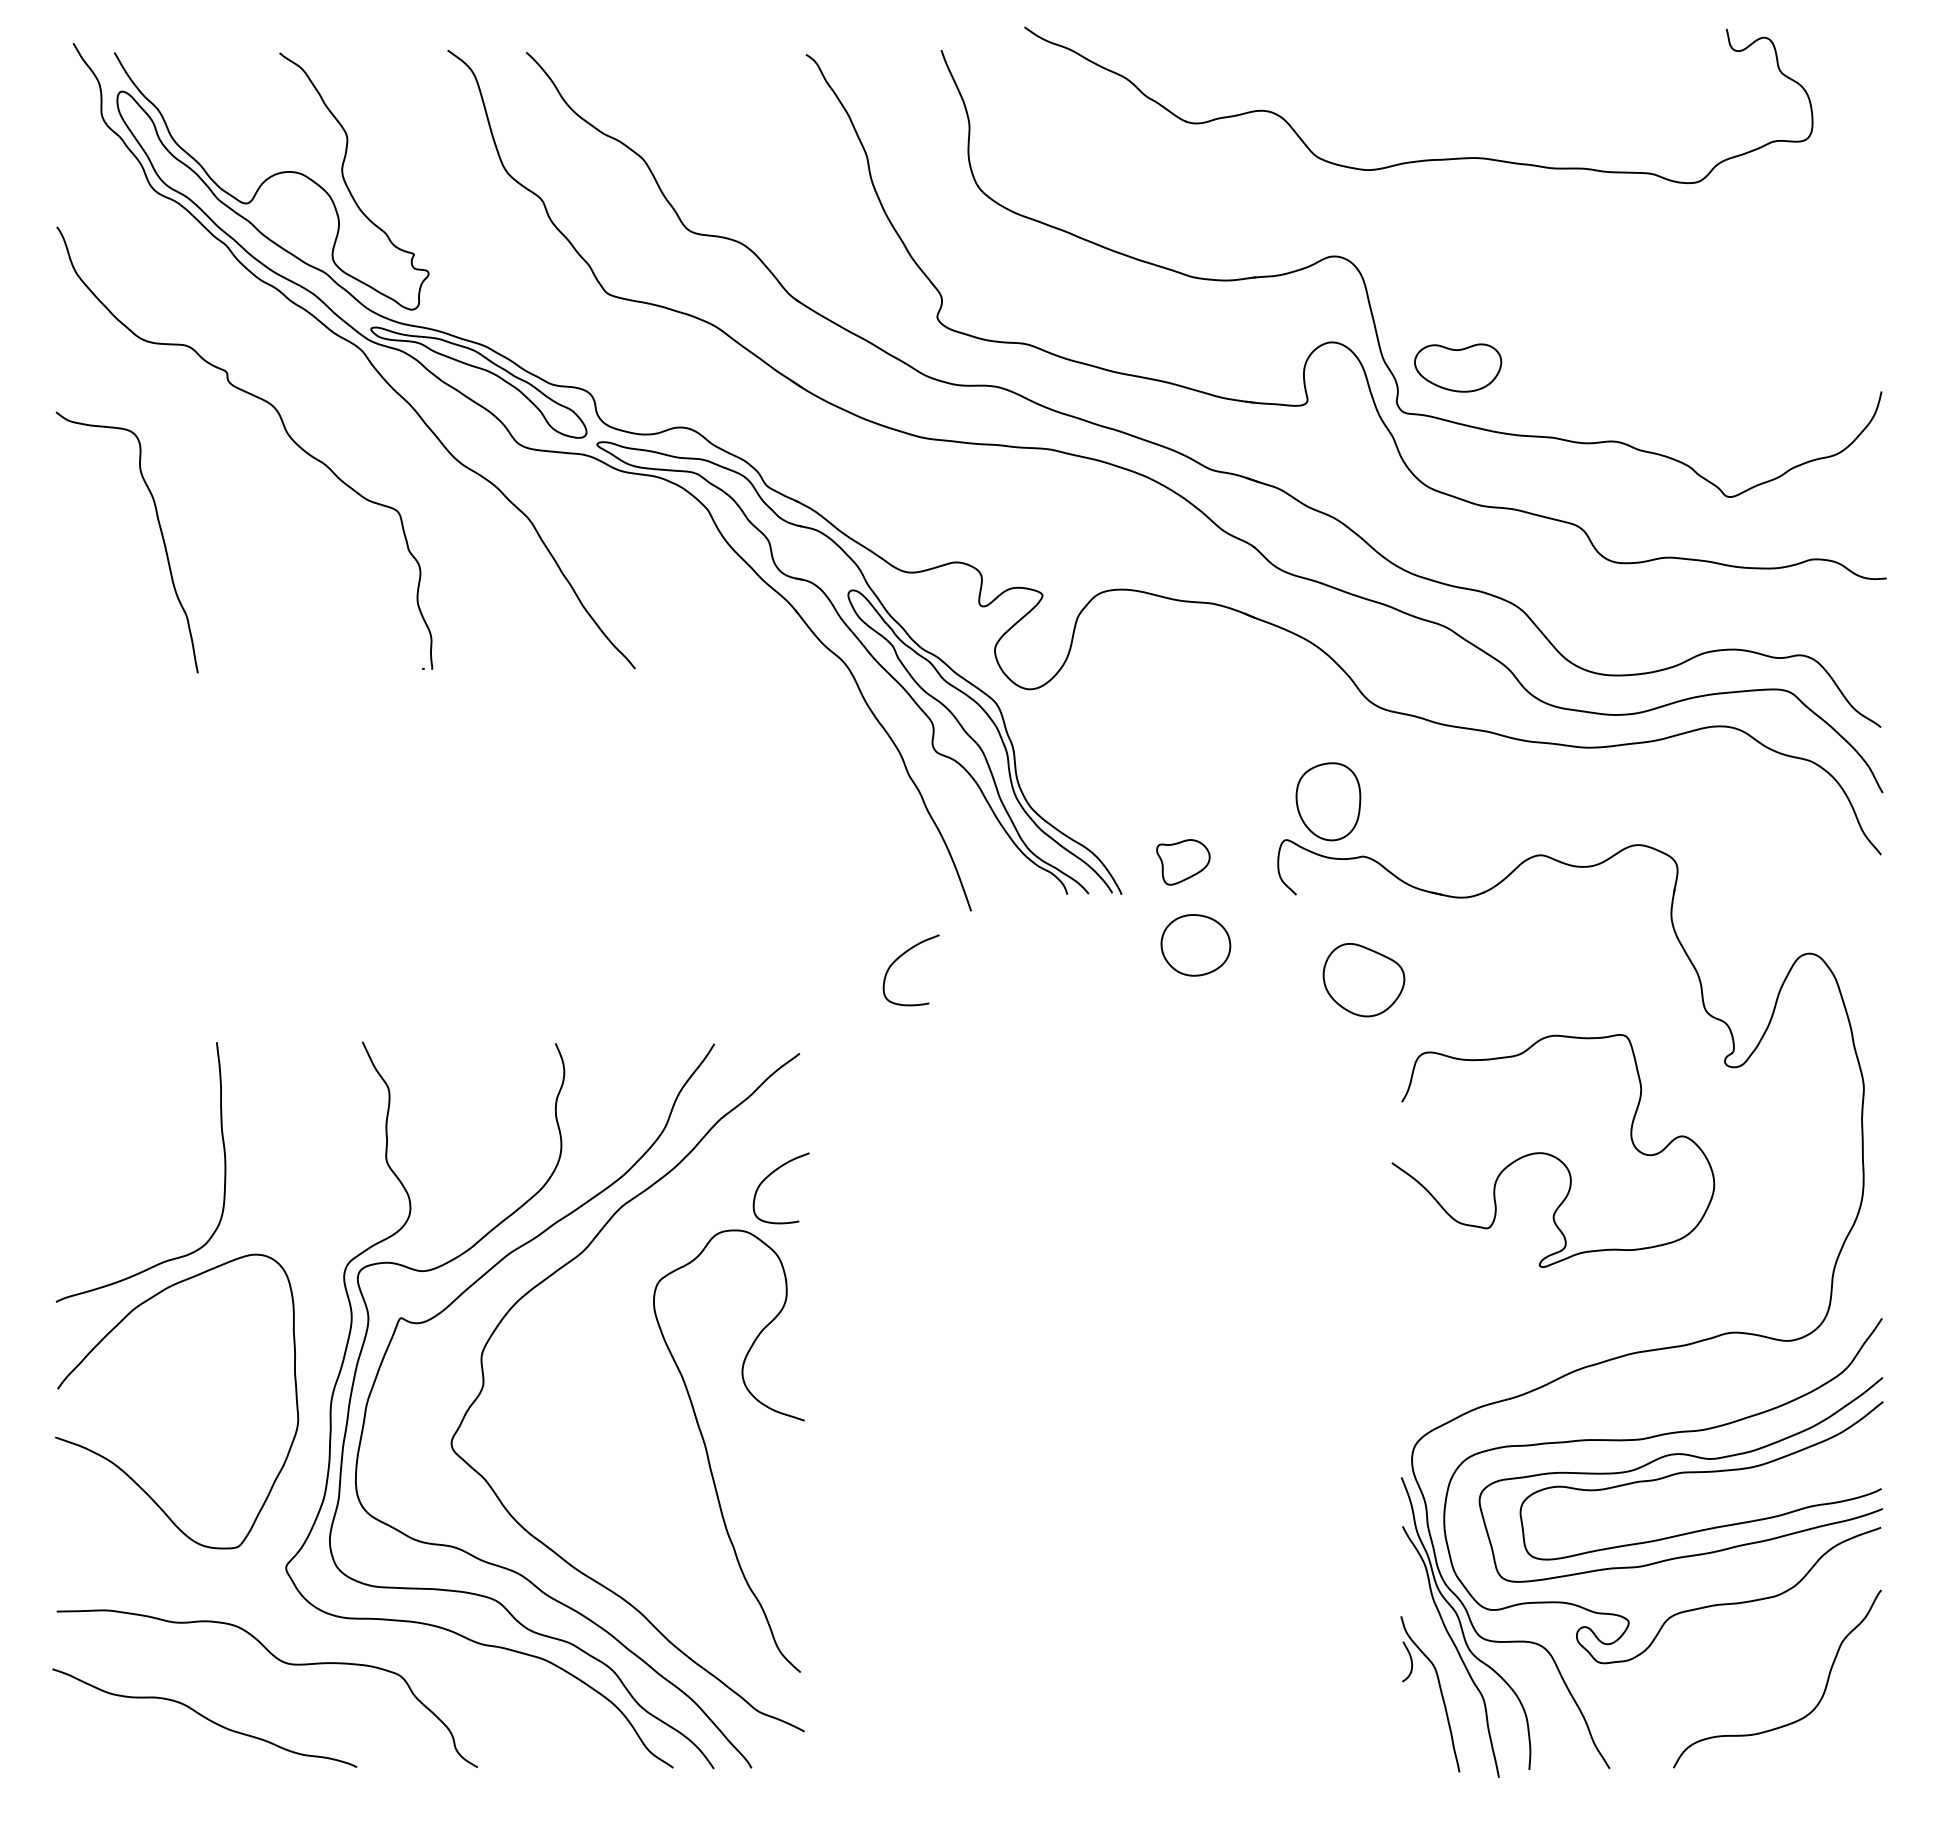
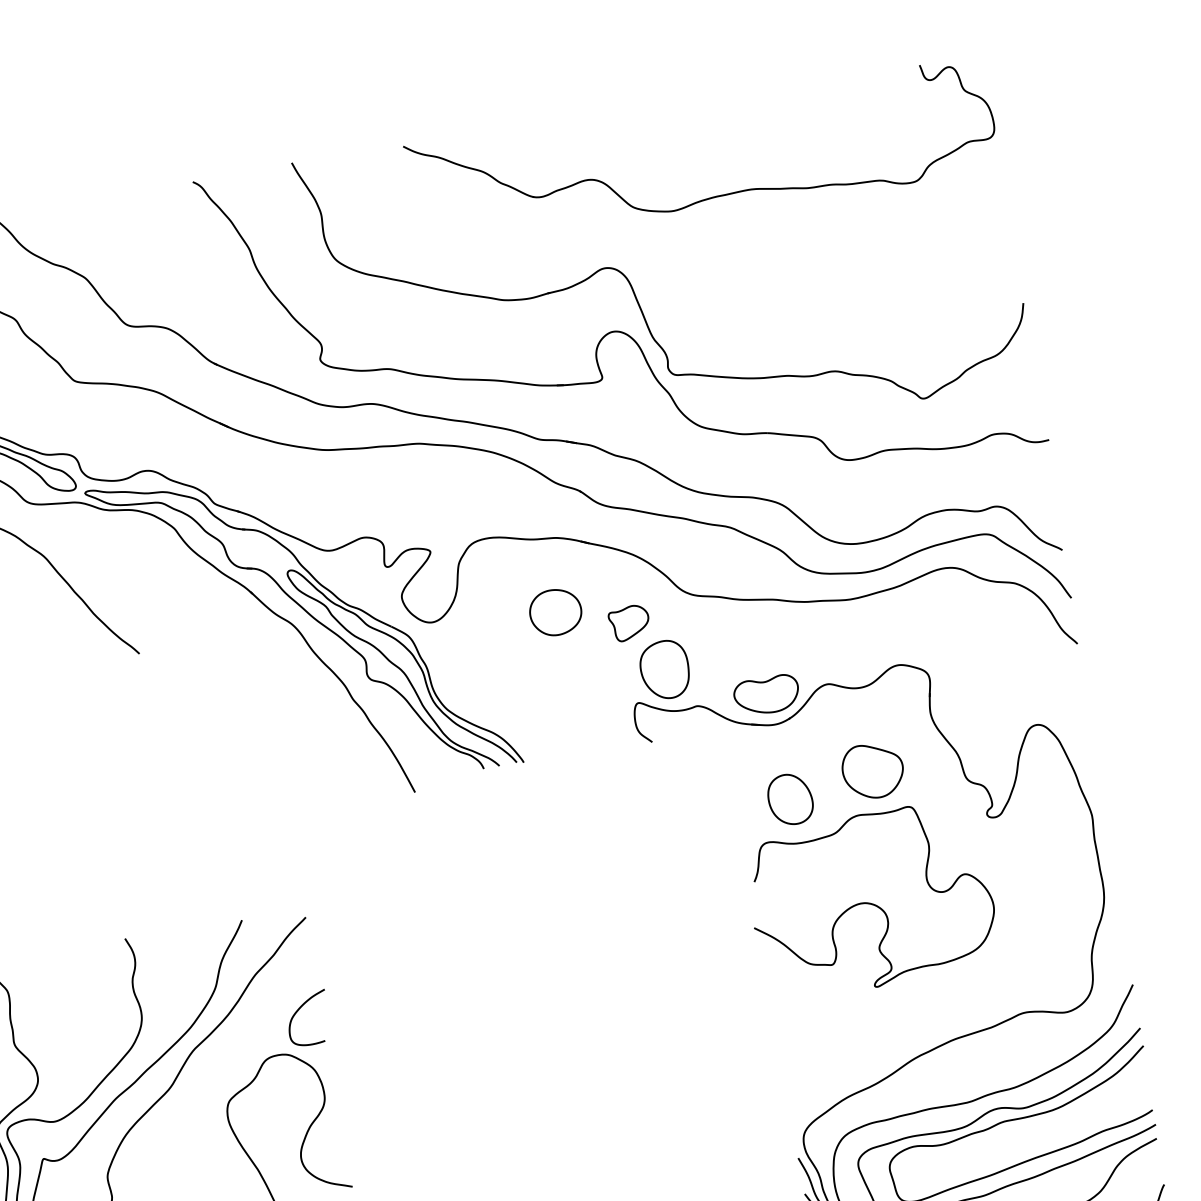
part: (1423, 159) -> (712, 196), moved
part: (1458, 367) -> (767, 694), moved
part: (1183, 862) -> (629, 623), moved
part: (1195, 945) -> (555, 612), moved
curve: (899, 958) -> (367, 835), removed
part: (1363, 980) -> (872, 771), moved
part: (1467, 999) -> (790, 798), added

